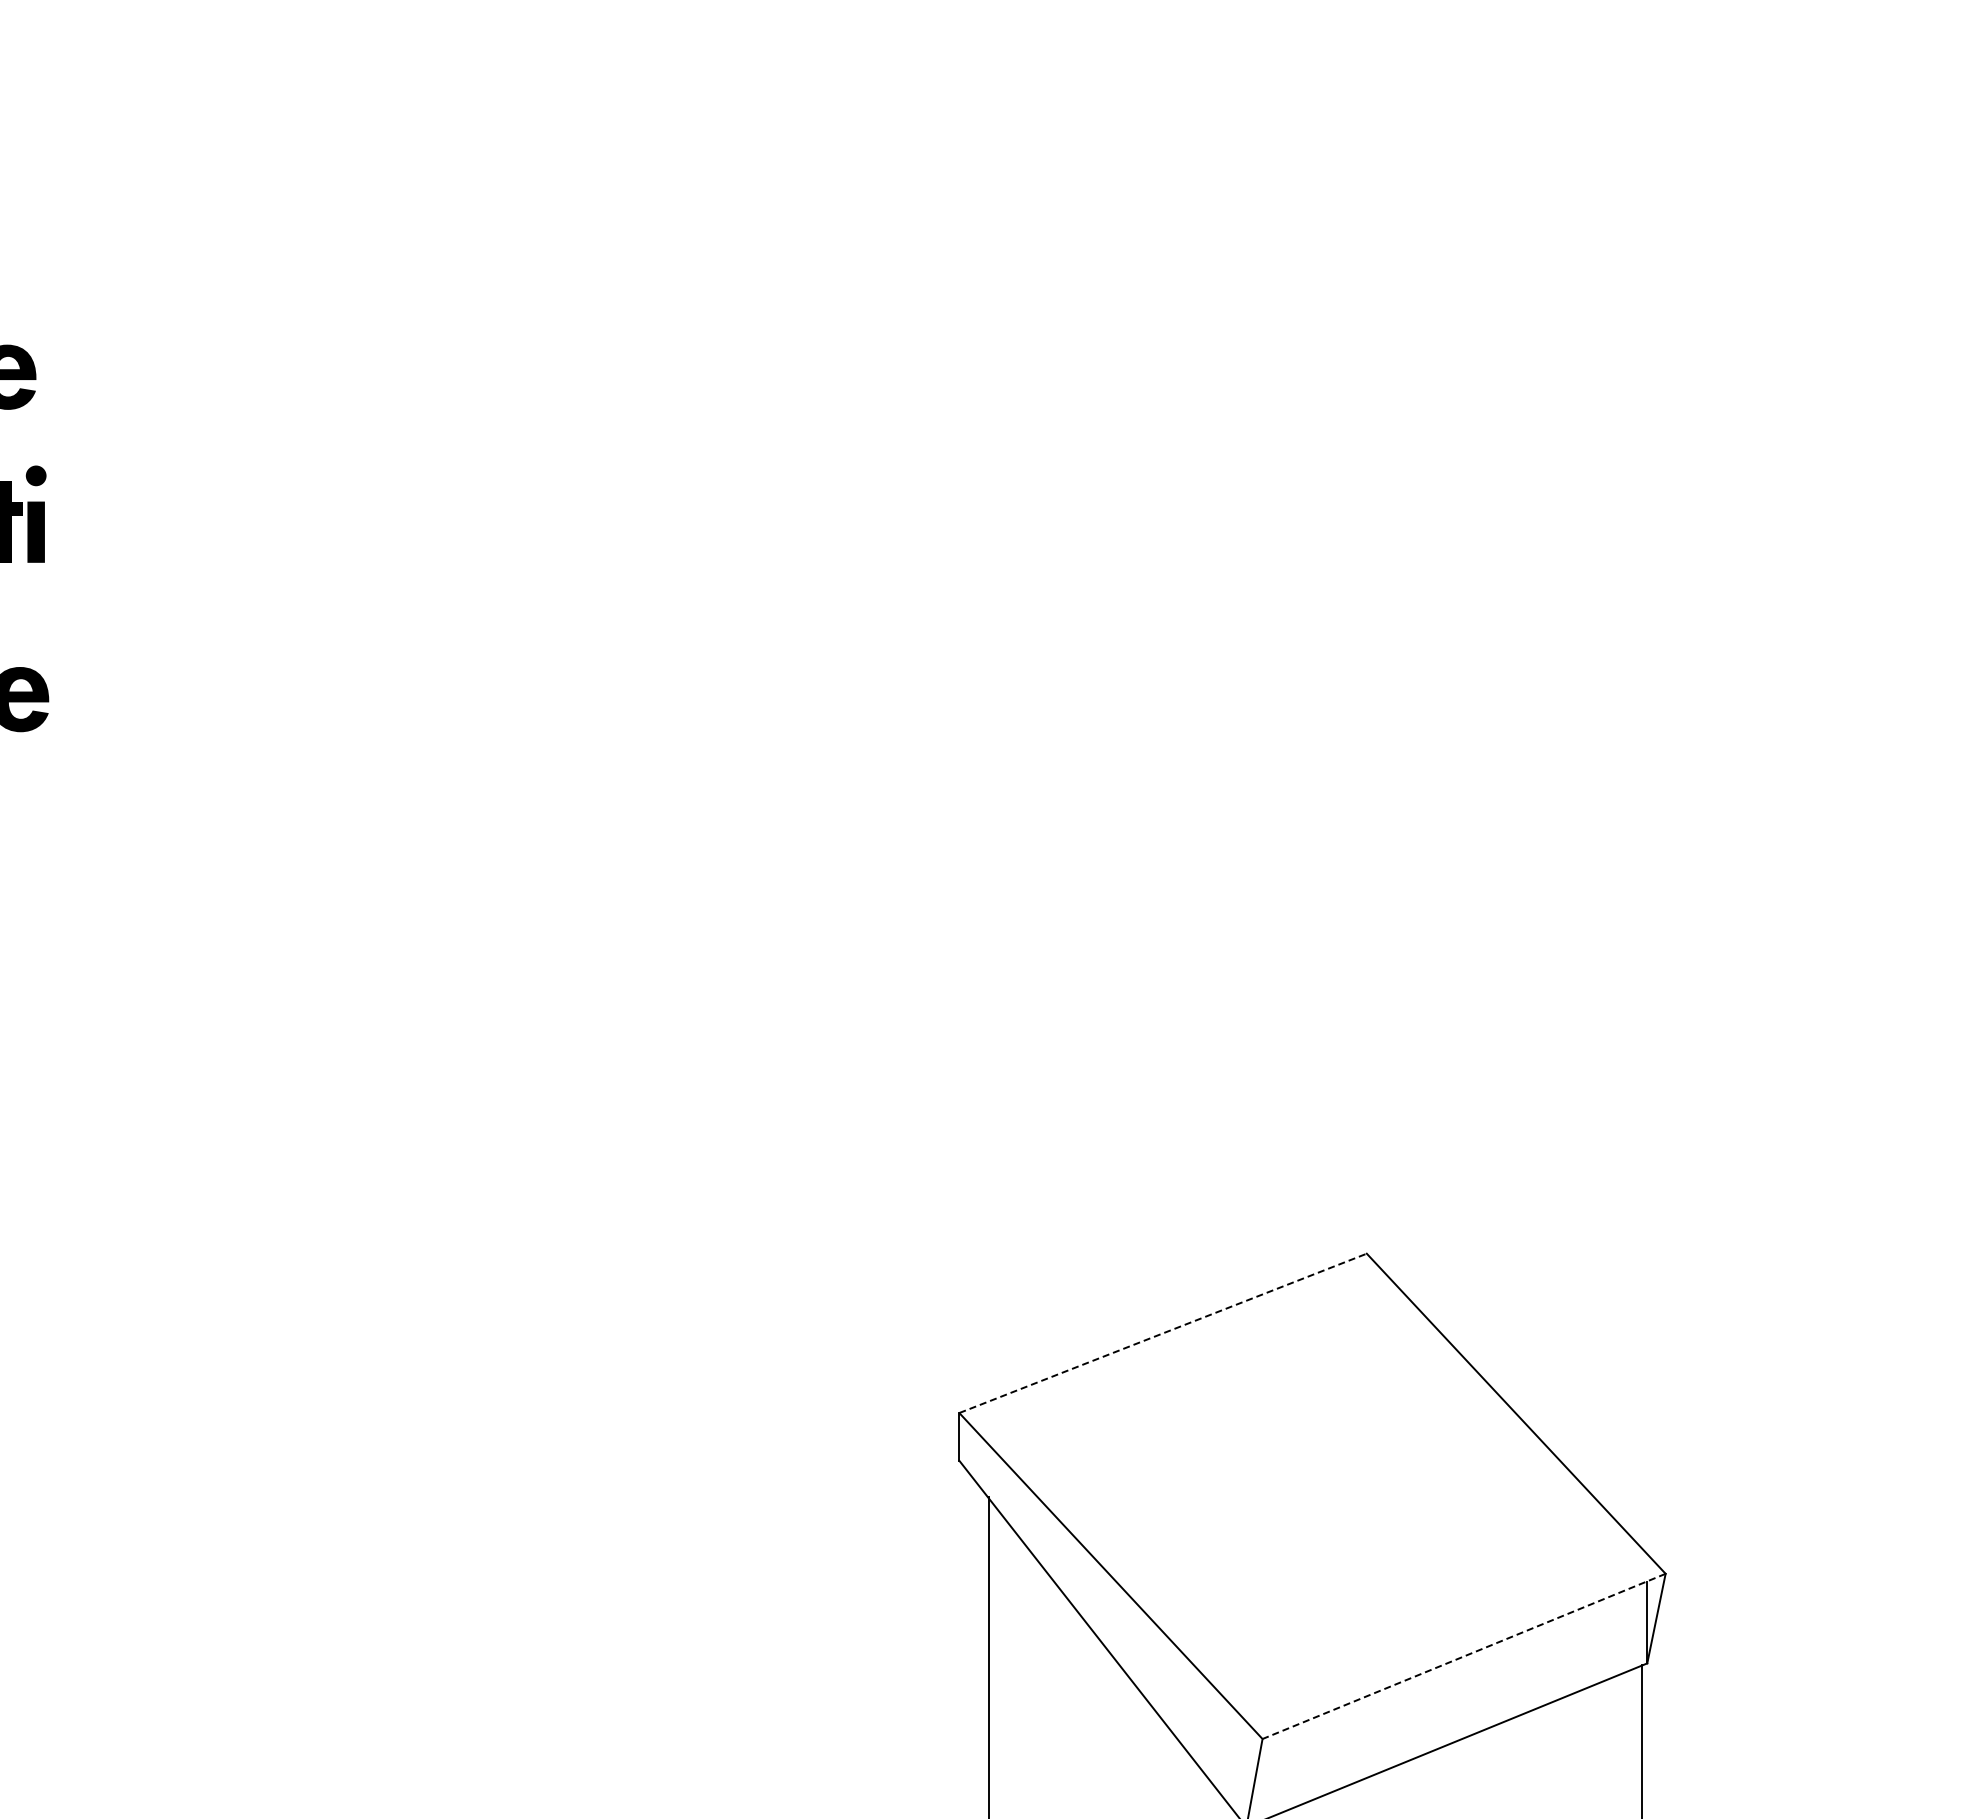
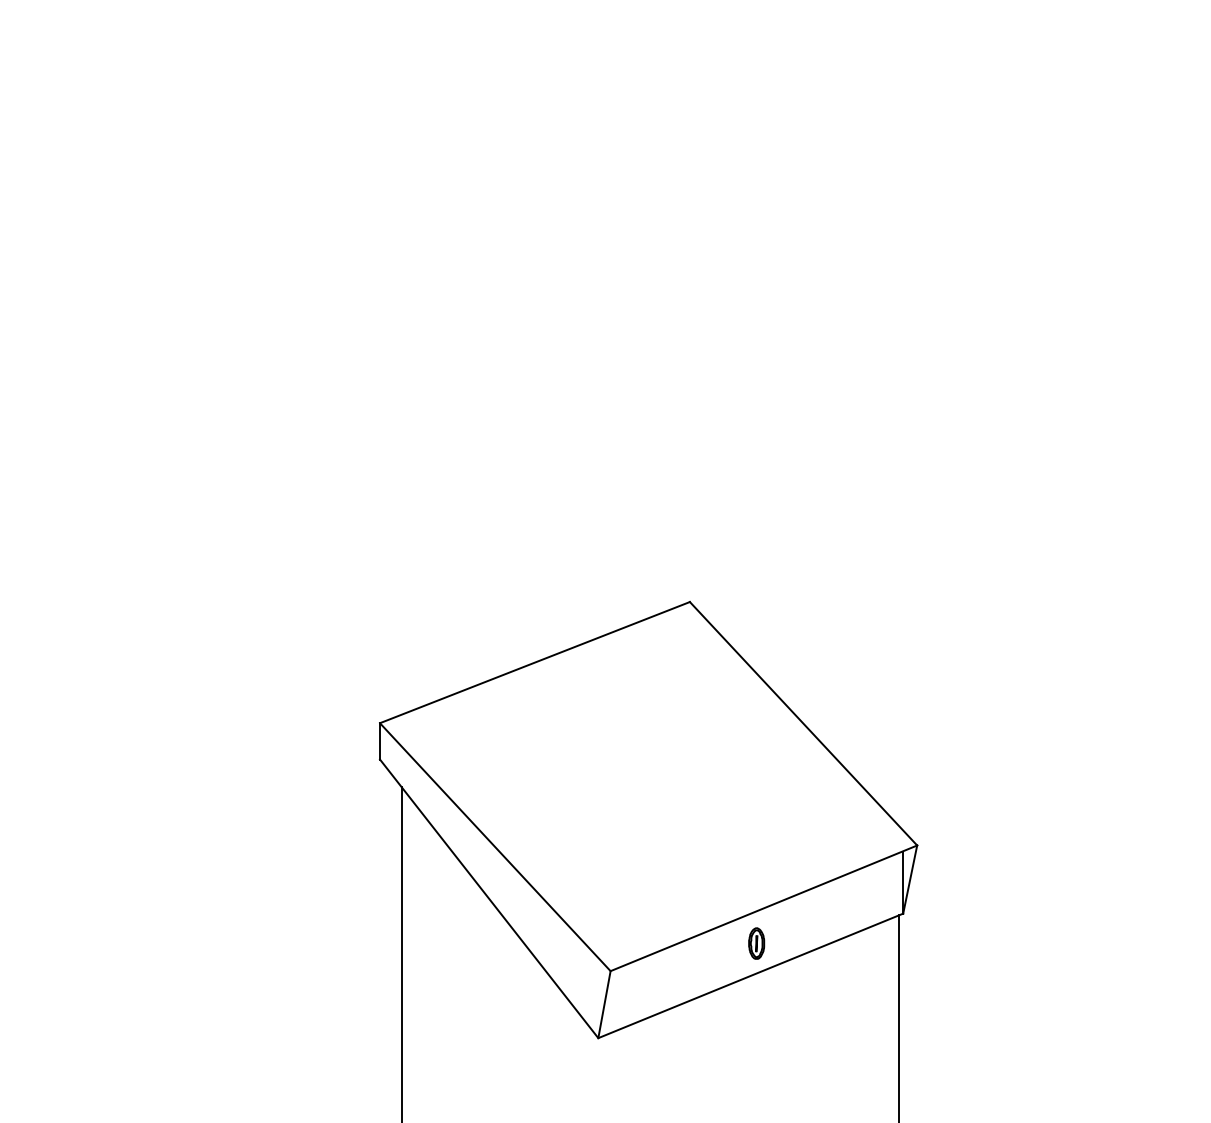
line: (1163, 1333) -> (535, 662), dashed -> solid
line: (1464, 1656) -> (764, 908), dashed -> solid
part: (1454, 1702) -> (756, 943), added

